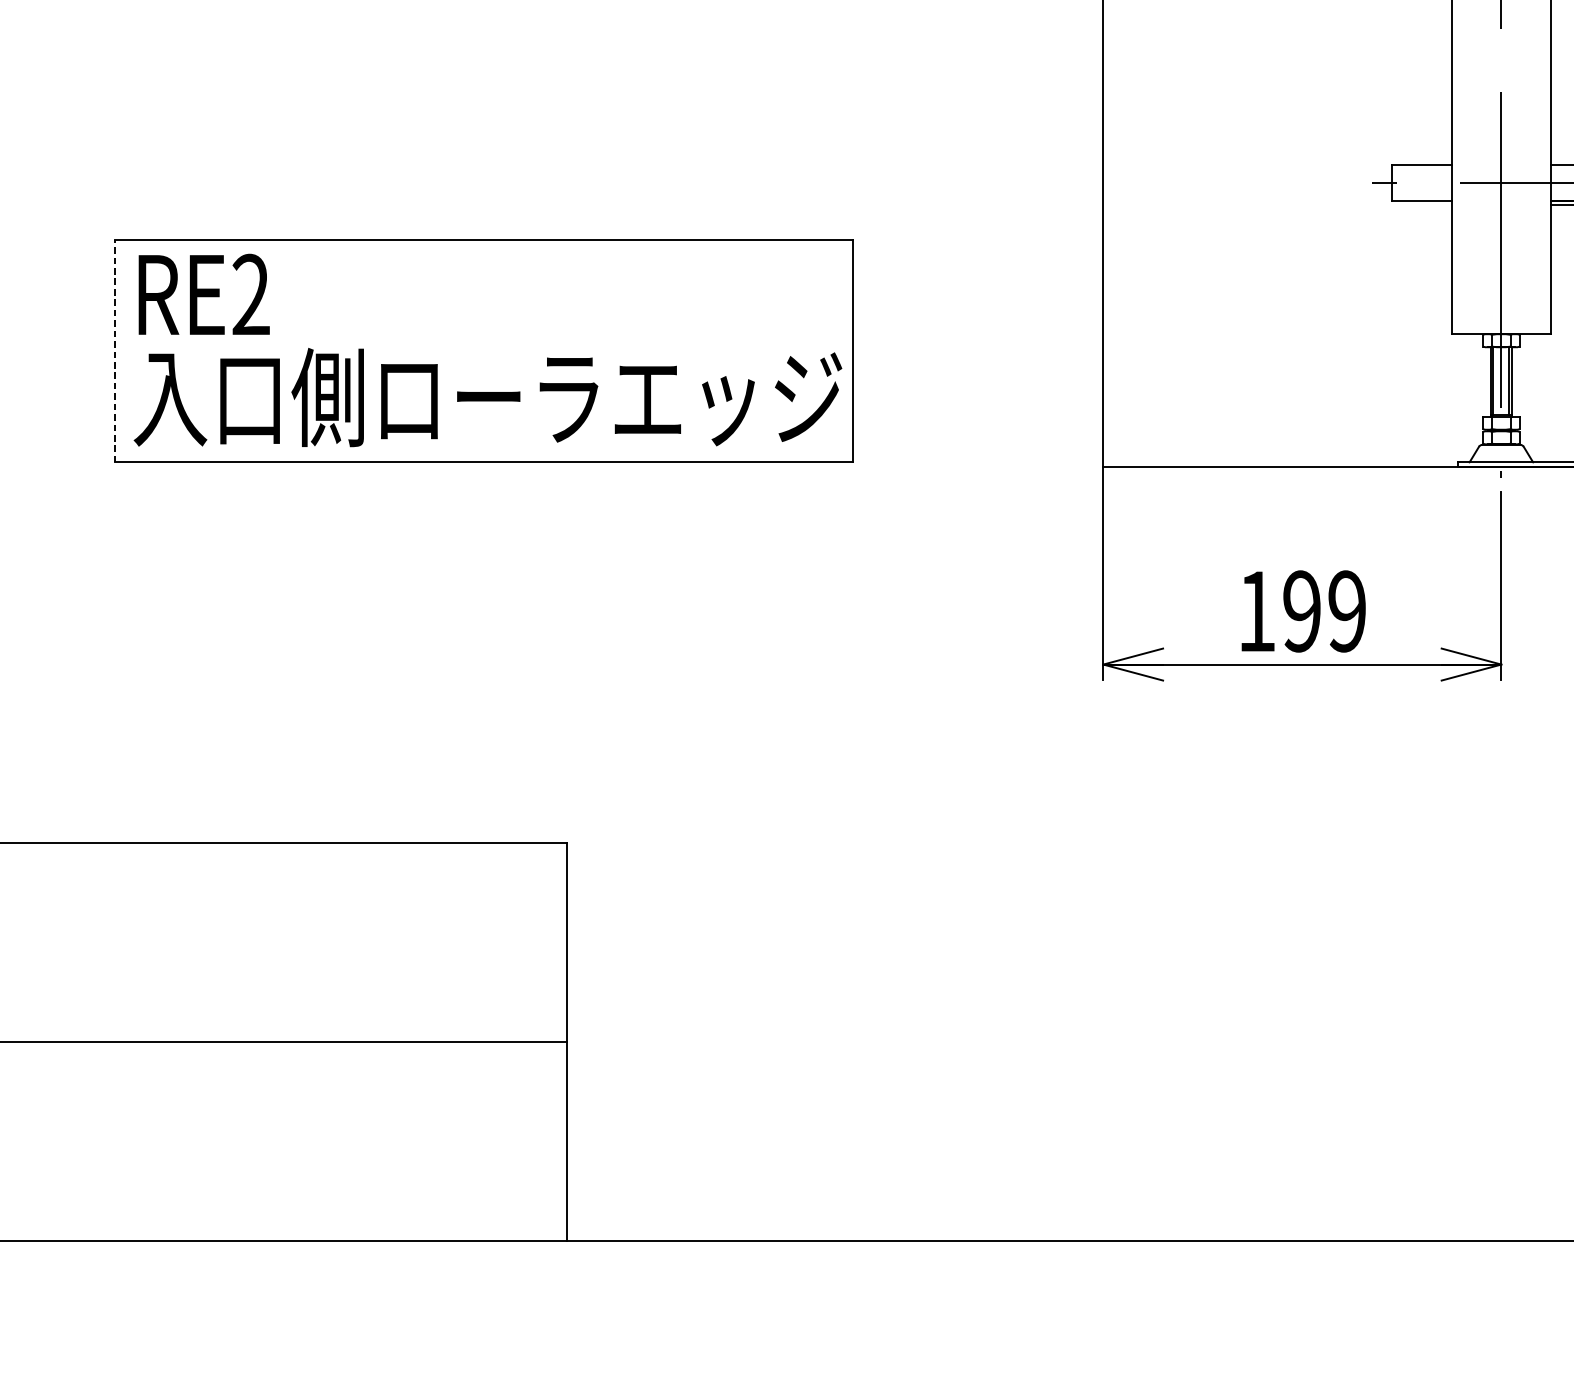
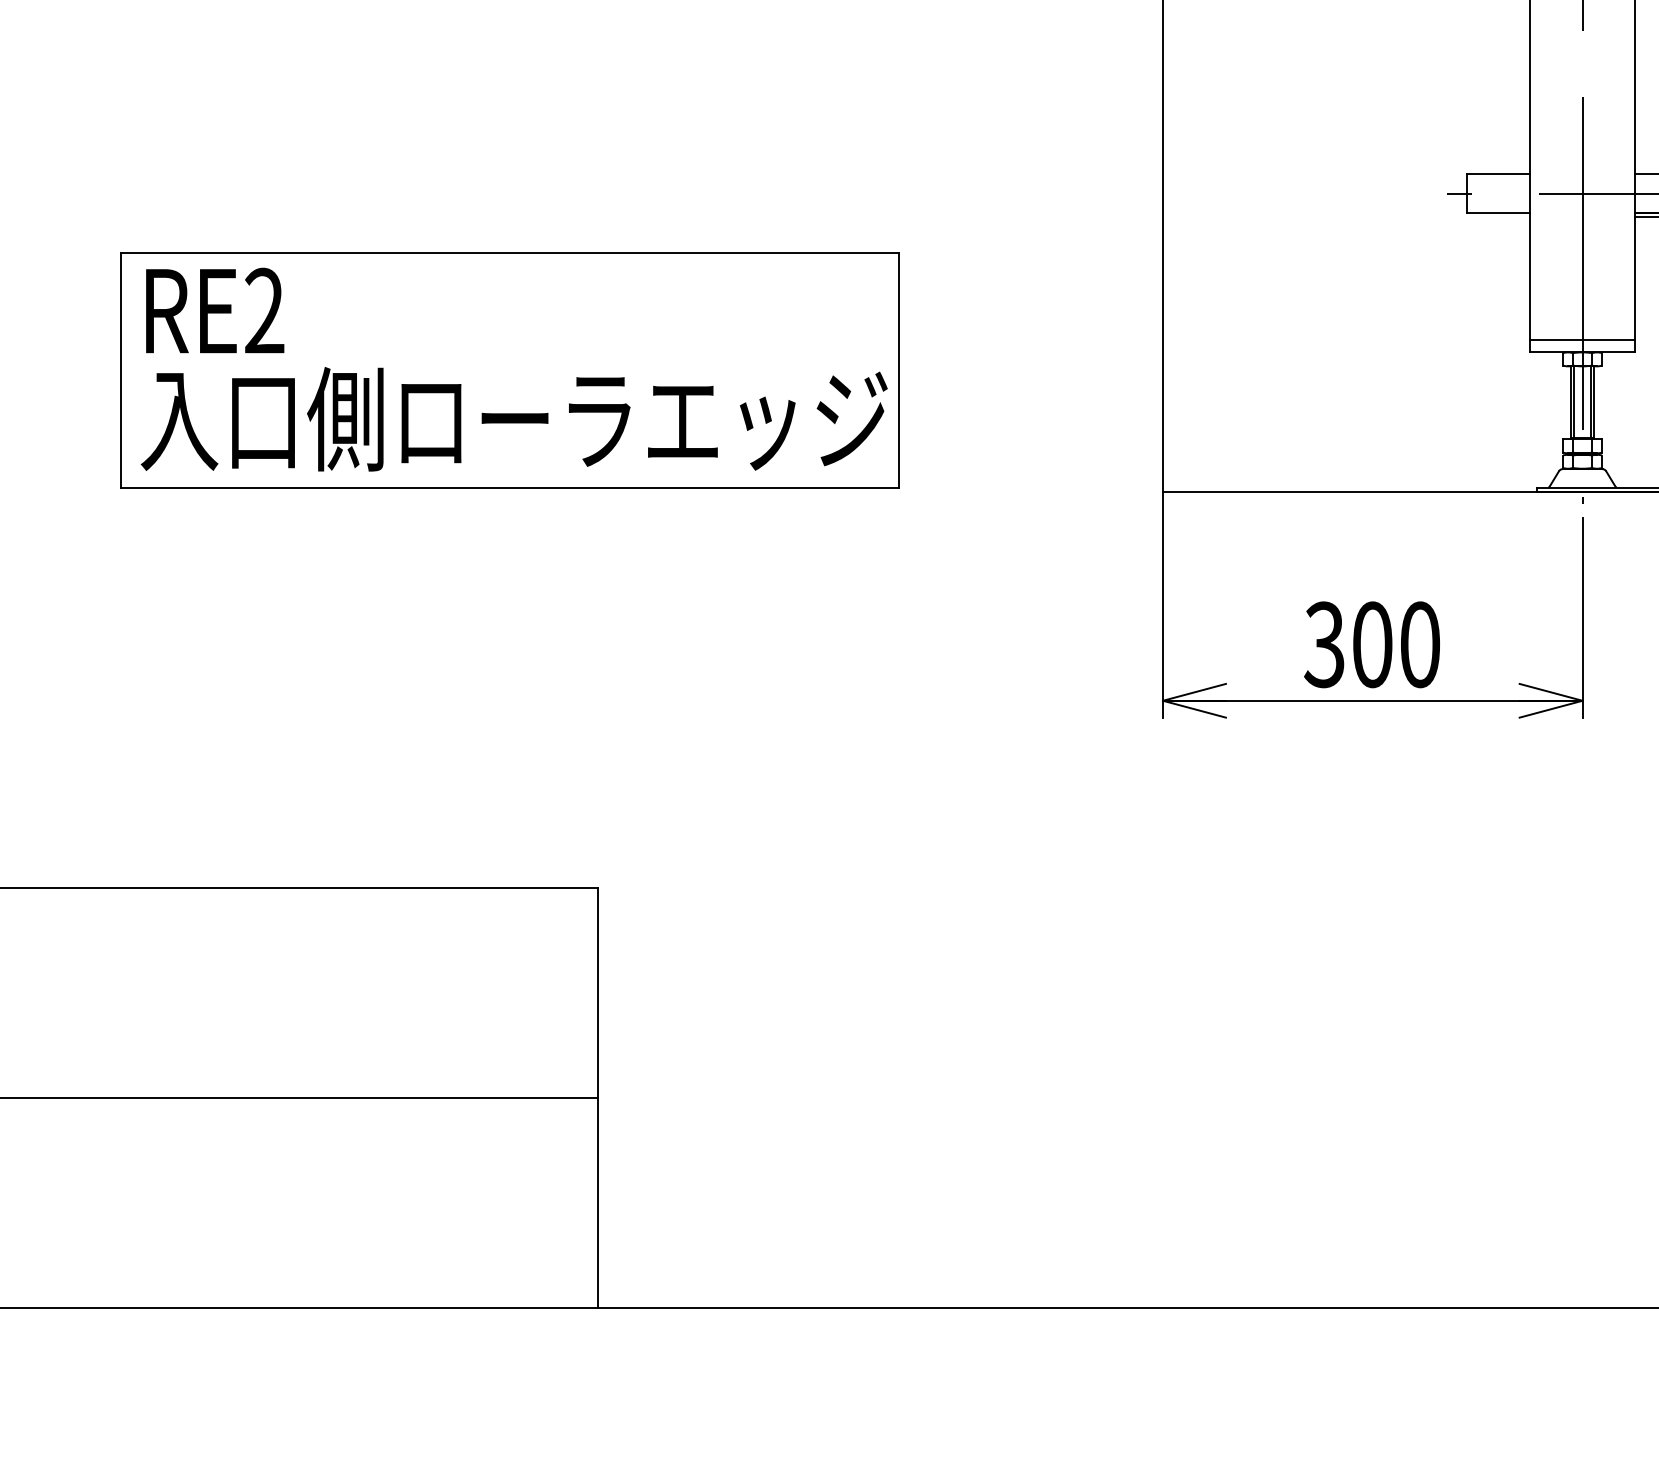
line: (1501, 321) -> (1582, 339), added
line: (115, 351) -> (121, 370), dashed -> solid
text: (1301, 611) -> (1371, 644), 199 -> 300

